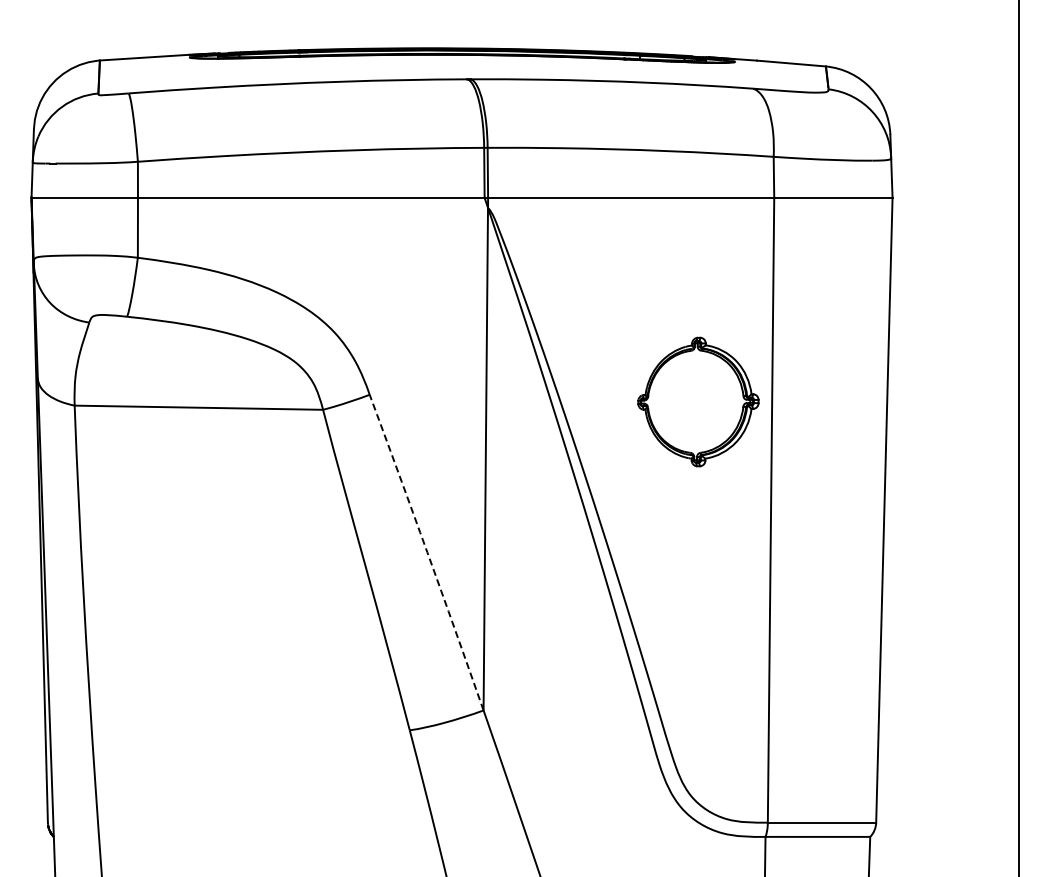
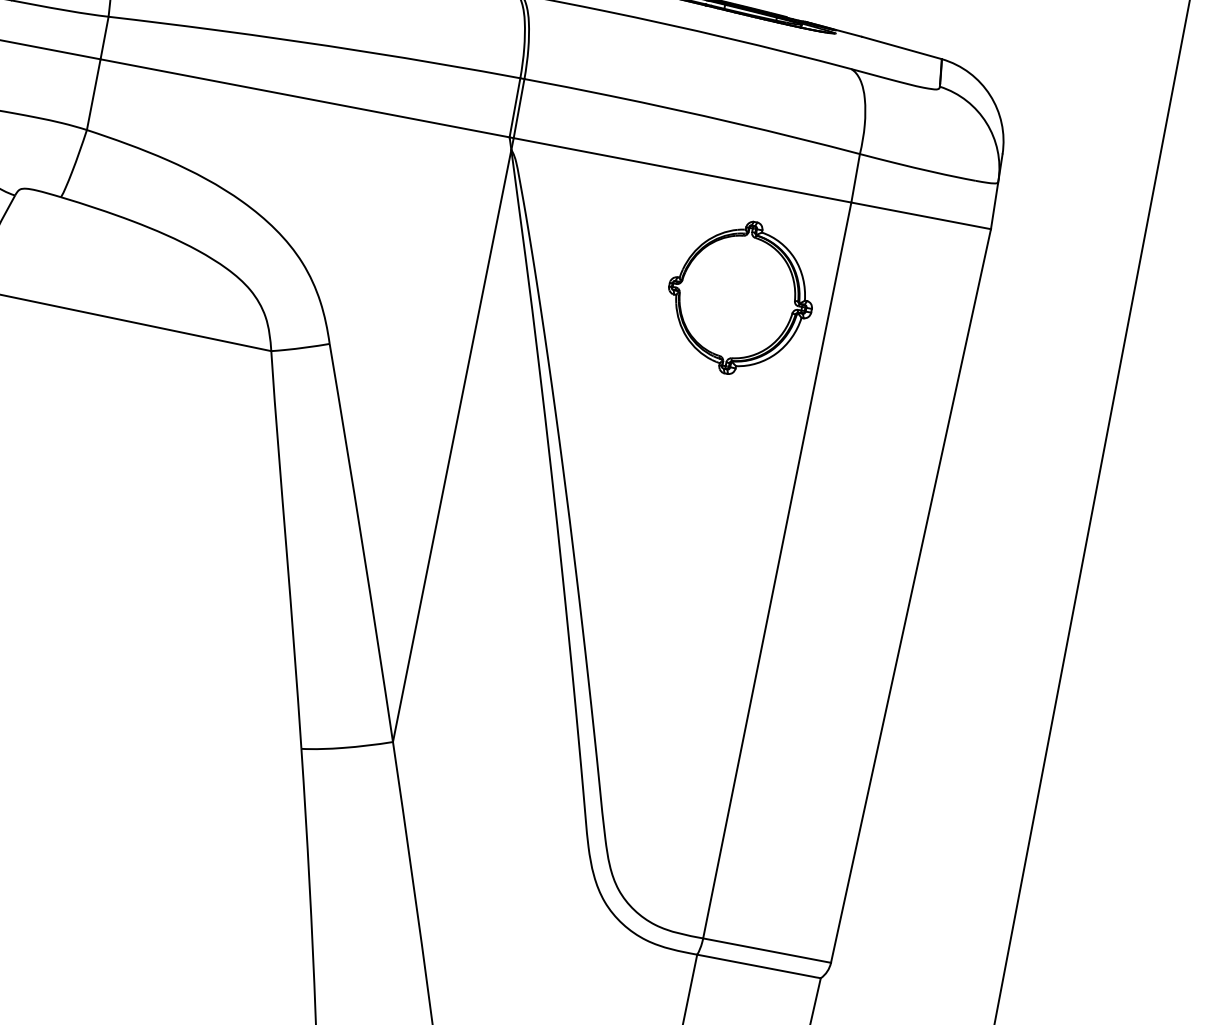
part: (698, 401) -> (740, 297), moved
arc: (427, 552) -> (362, 543), dashed -> solid

